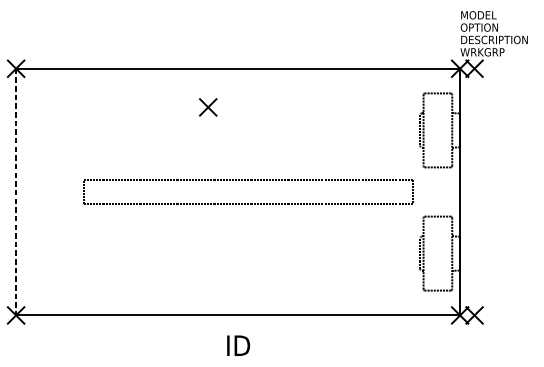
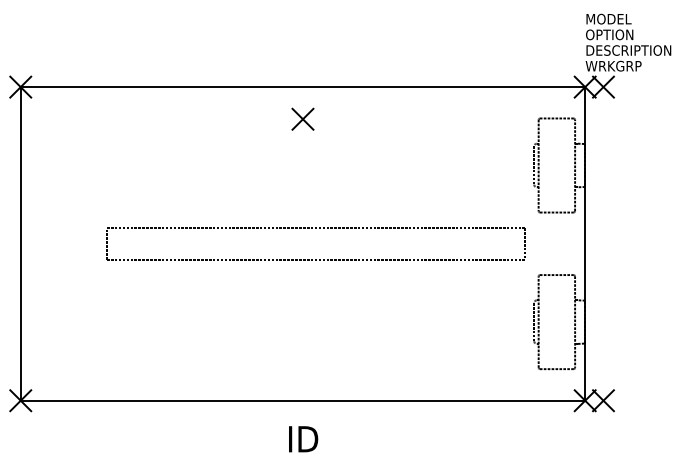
part: (207, 106) -> (302, 118), moved
line: (15, 191) -> (20, 243), dashed -> solid

